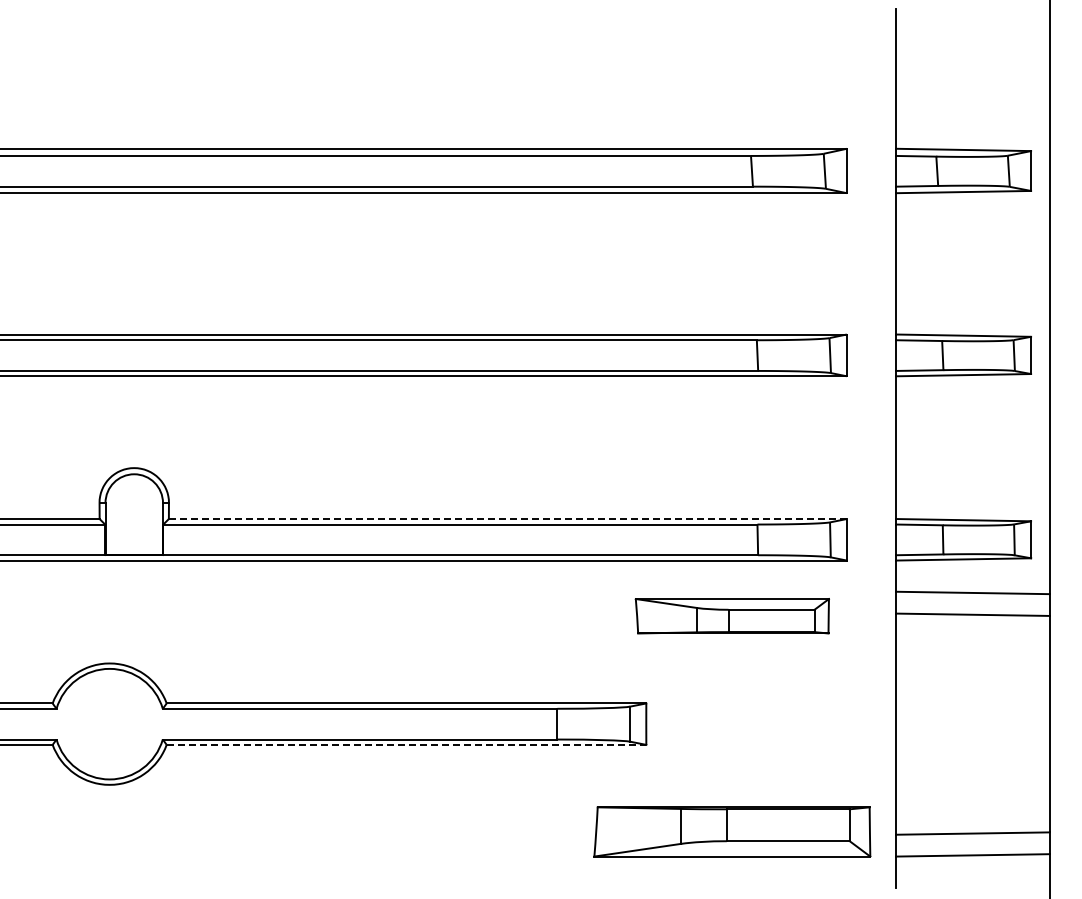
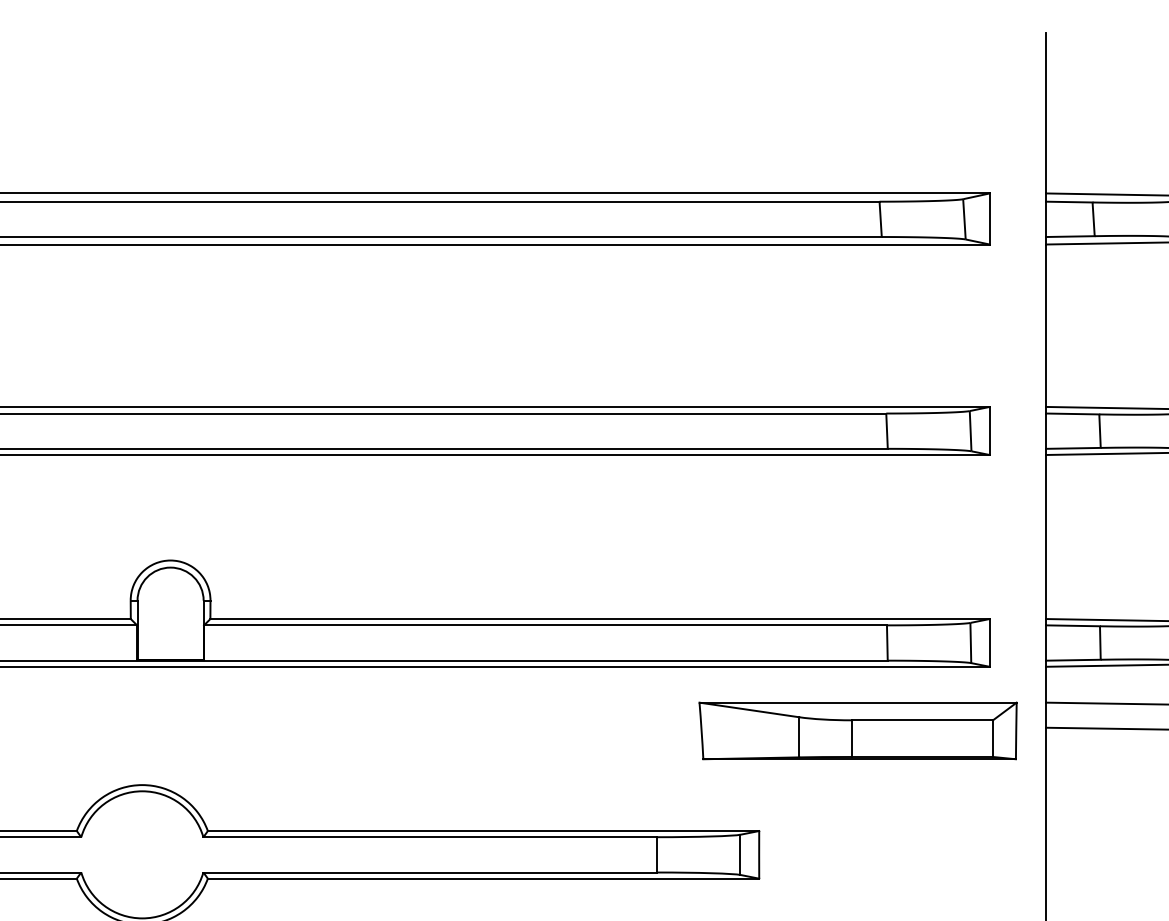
line: (507, 519) -> (599, 619), dashed -> solid
part: (732, 615) -> (858, 729), size x1.43
line: (406, 744) -> (483, 878), dashed -> solid

